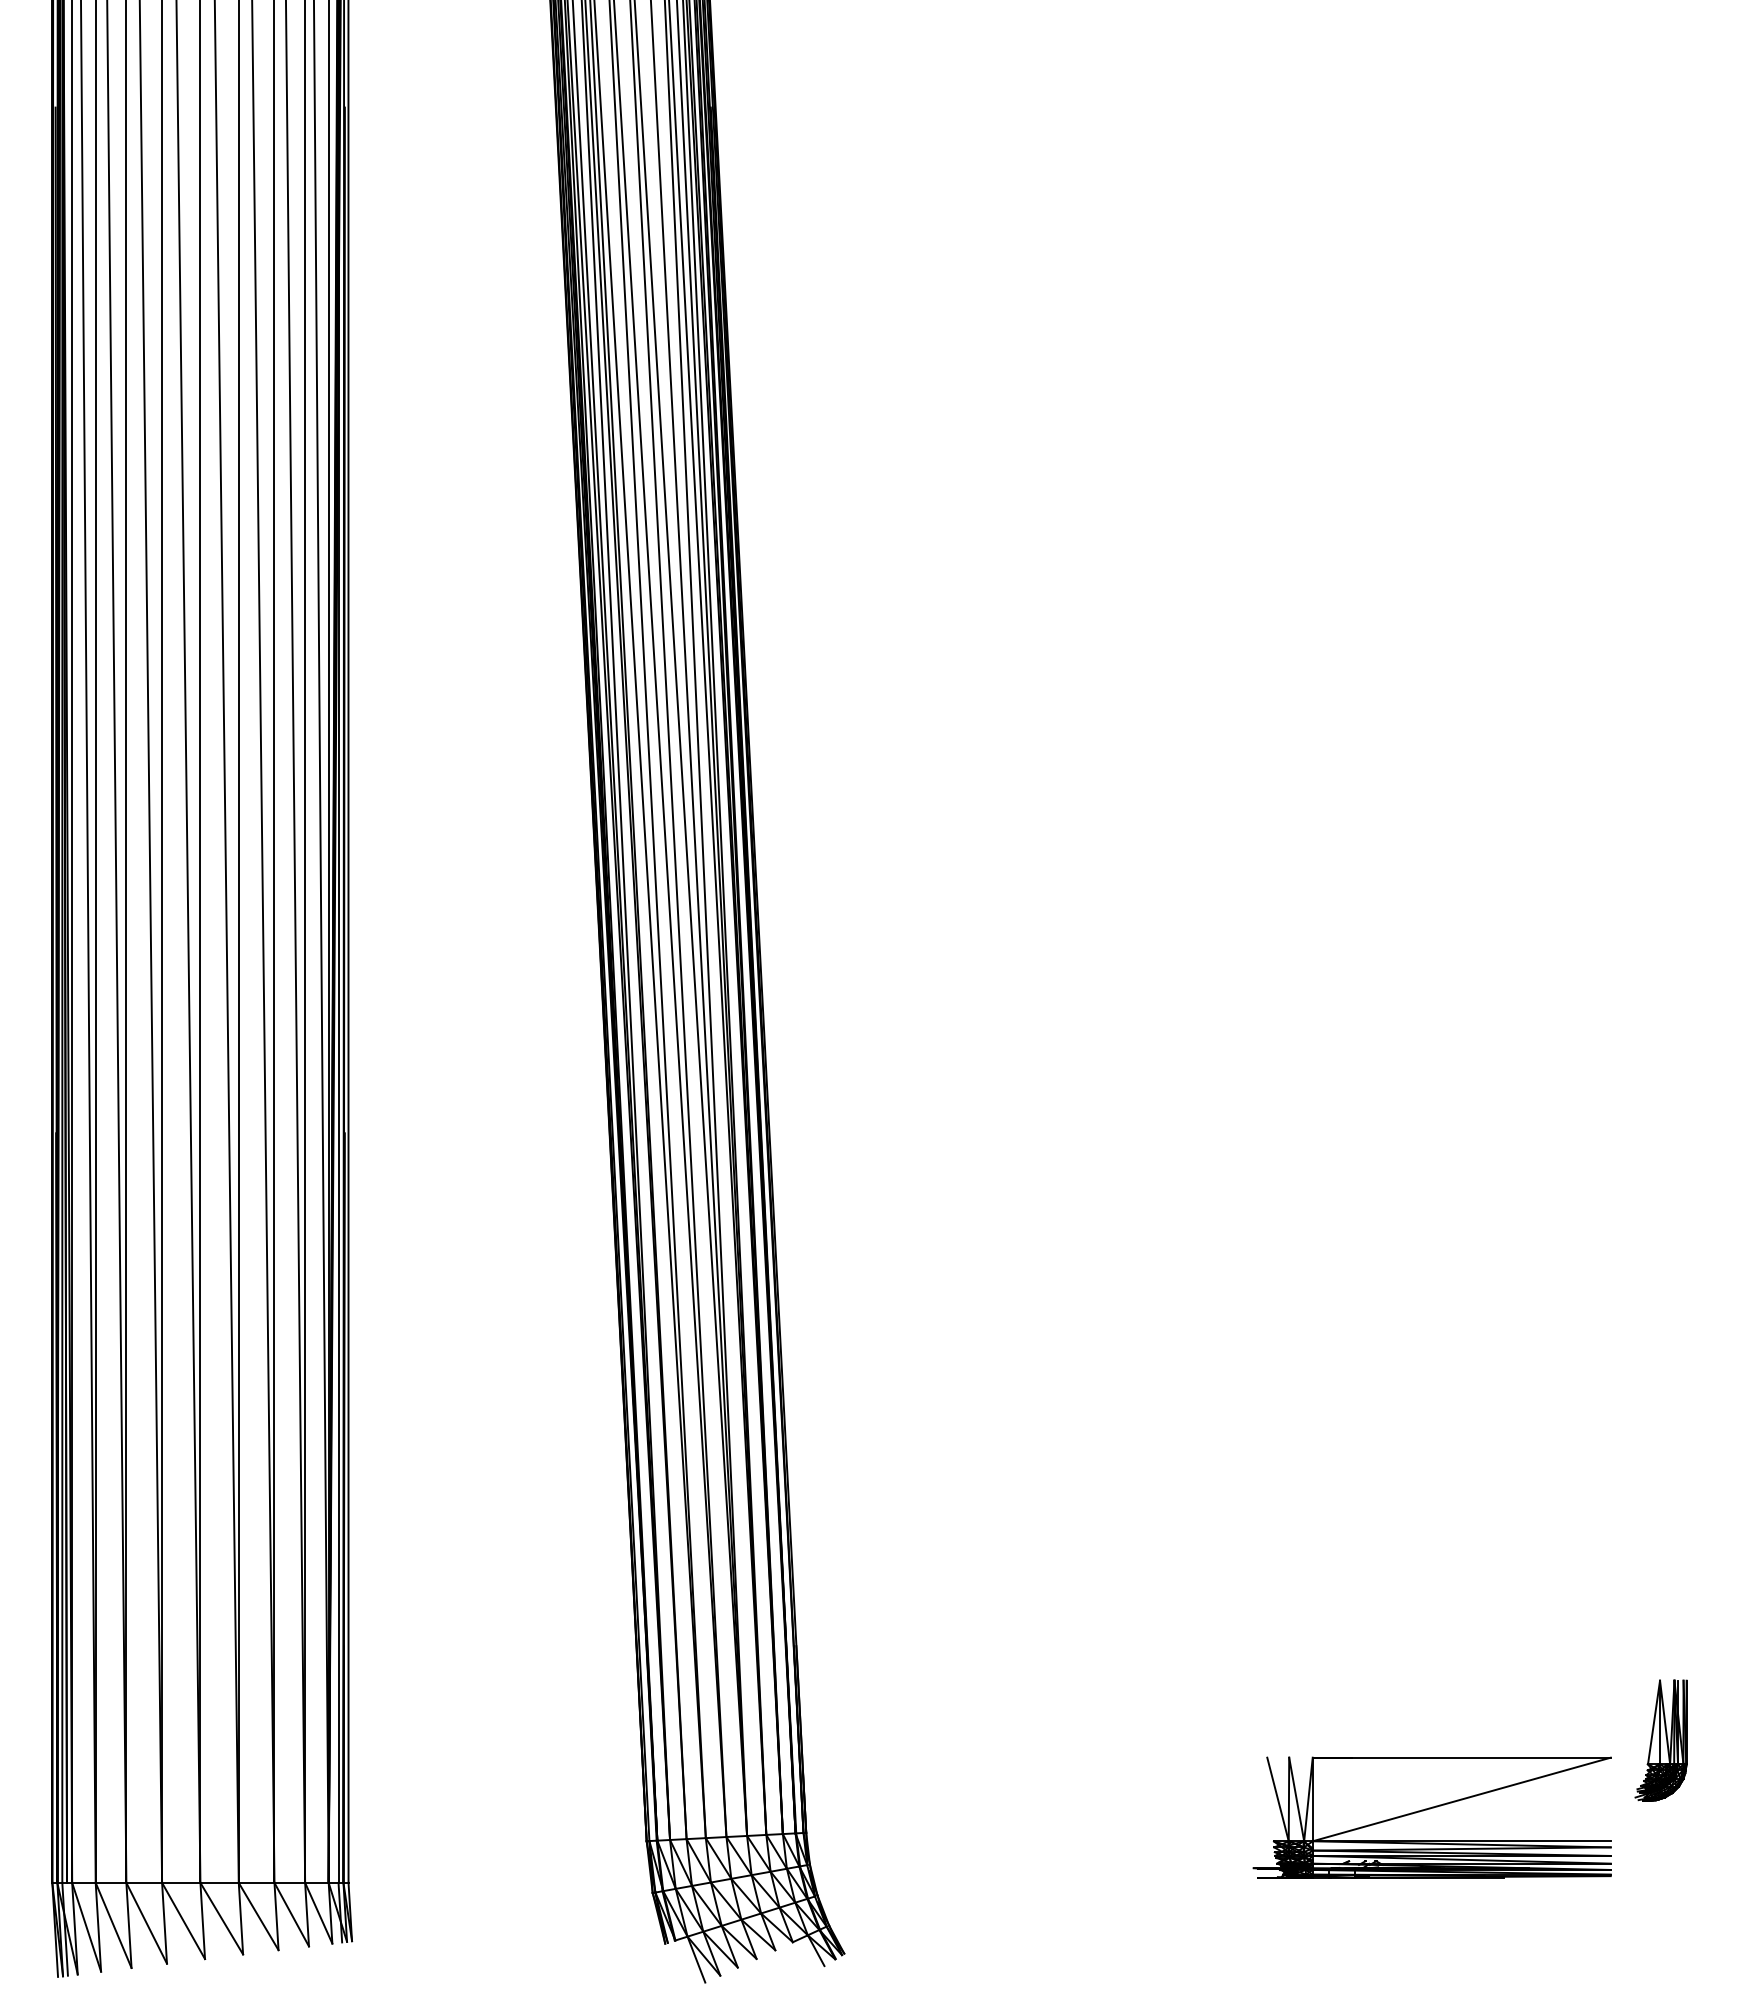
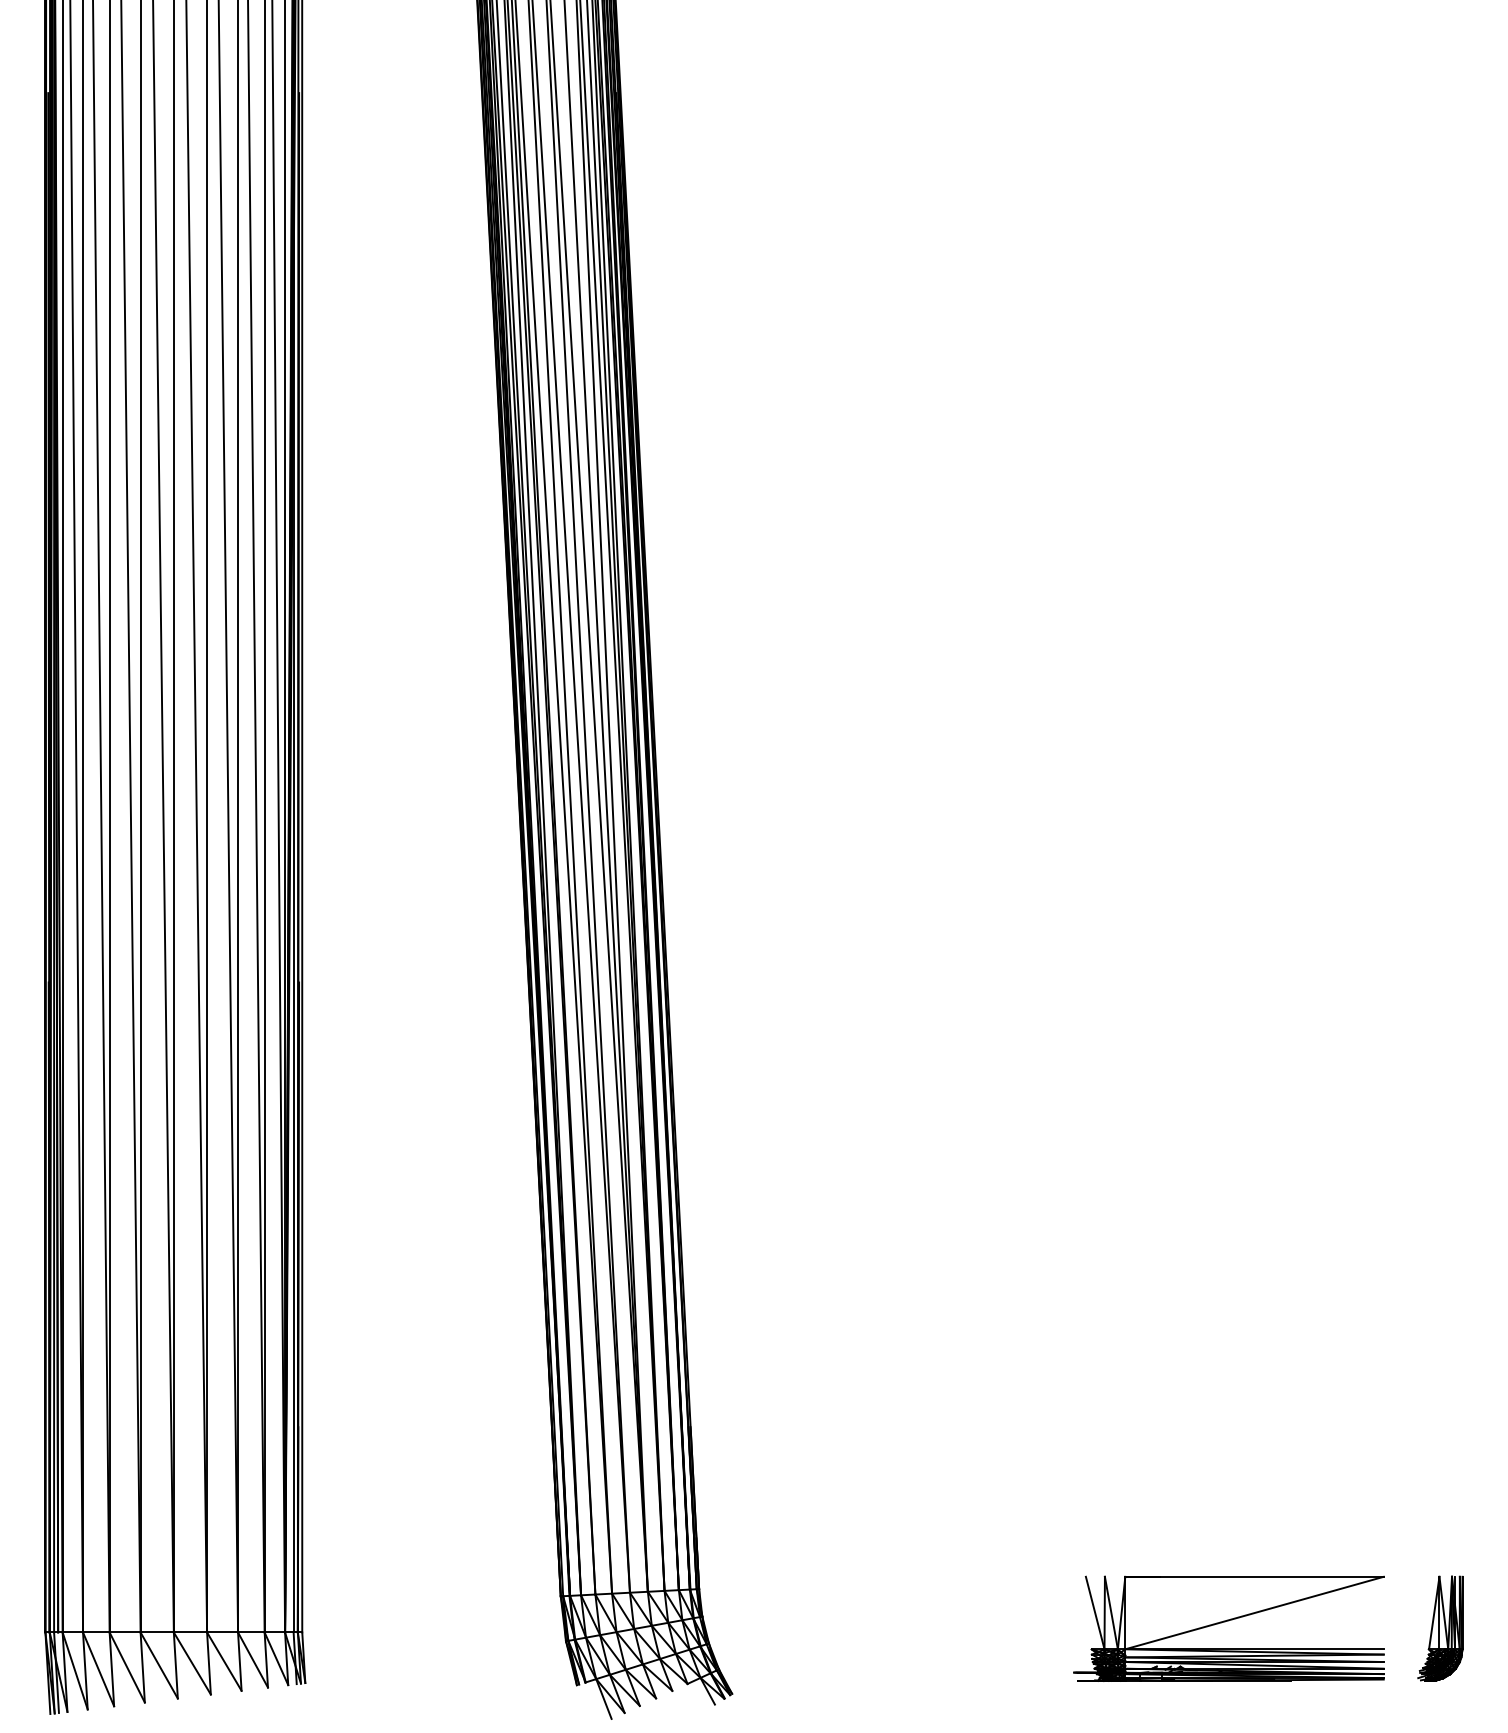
part: (1660, 1740) -> (1439, 1628), moved
part: (1430, 1809) -> (1227, 1621), moved

